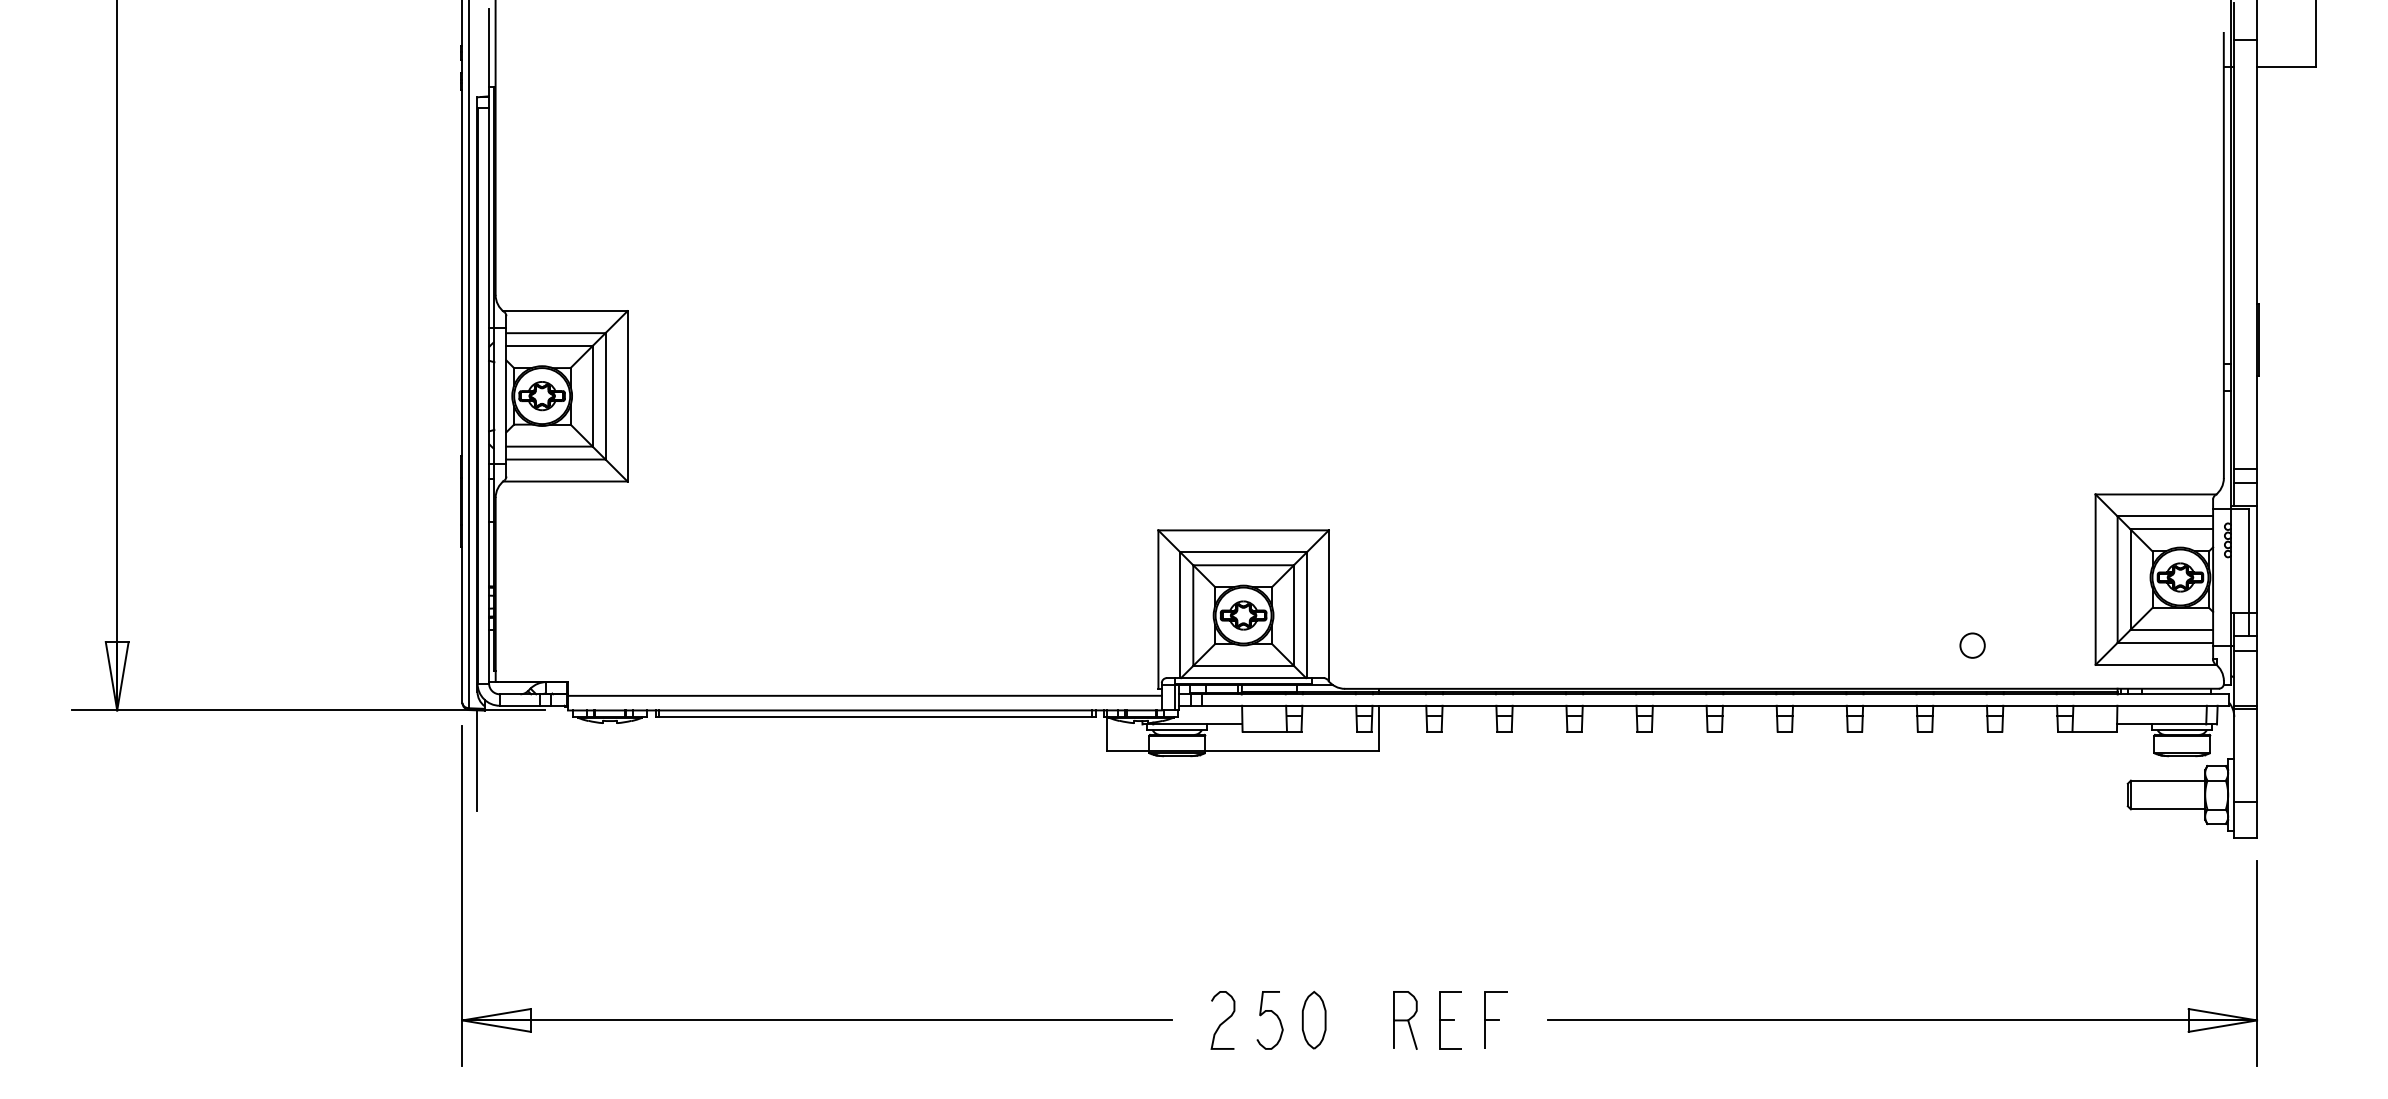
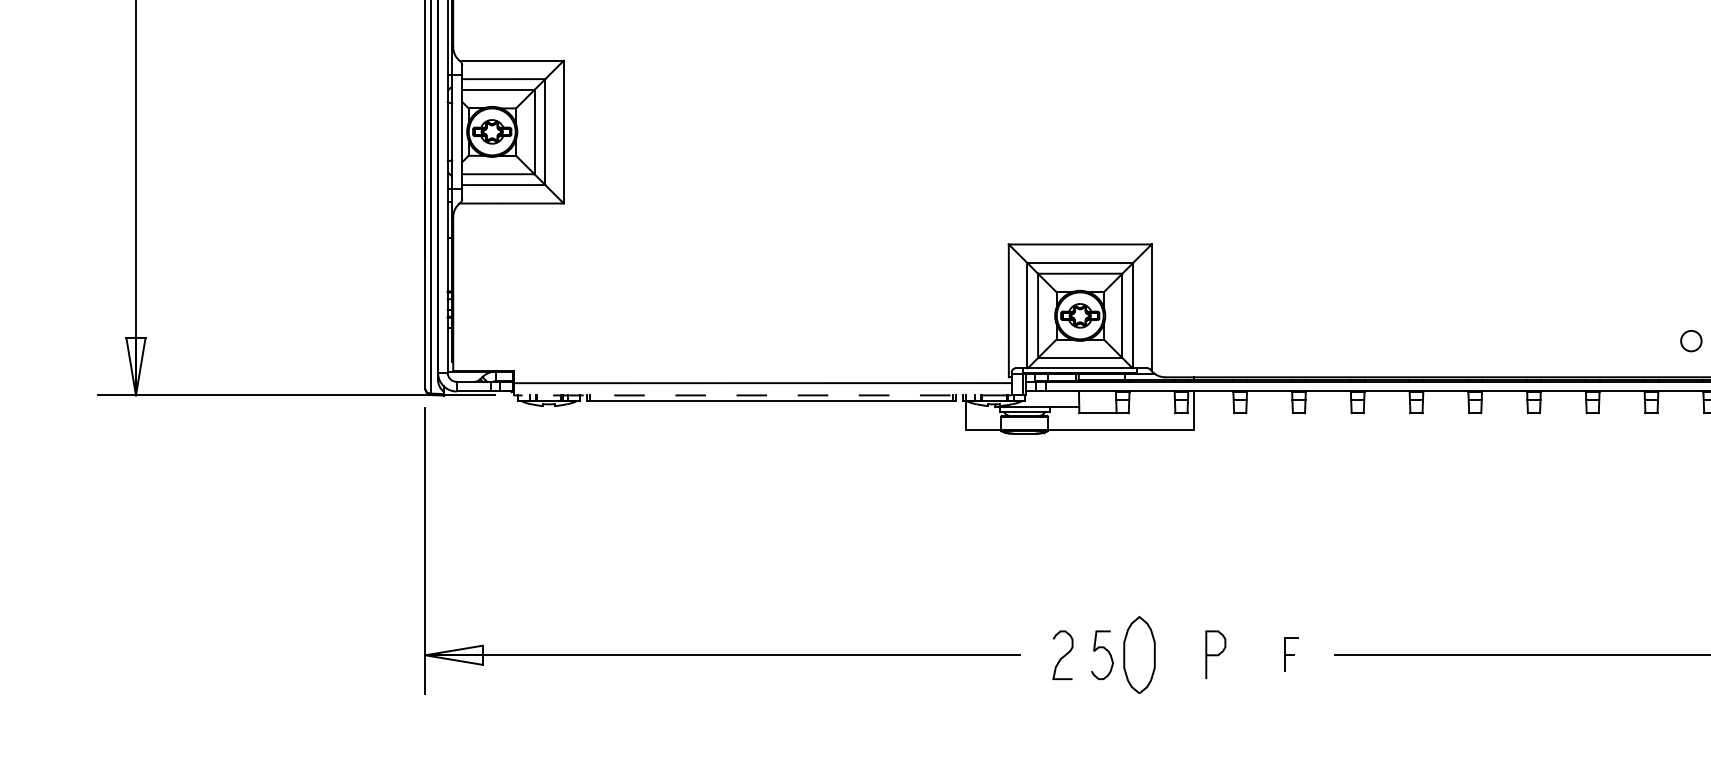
line: (864, 710) -> (762, 395), solid -> dashed
line: (477, 760) -> (438, 437), removed
part: (1495, 1019) -> (1291, 654), size x0.7
part: (1313, 1020) -> (1138, 655), size x1.6
part: (1450, 1020) -> (1253, 655), removed
line: (1412, 1034) -> (1221, 667), removed

